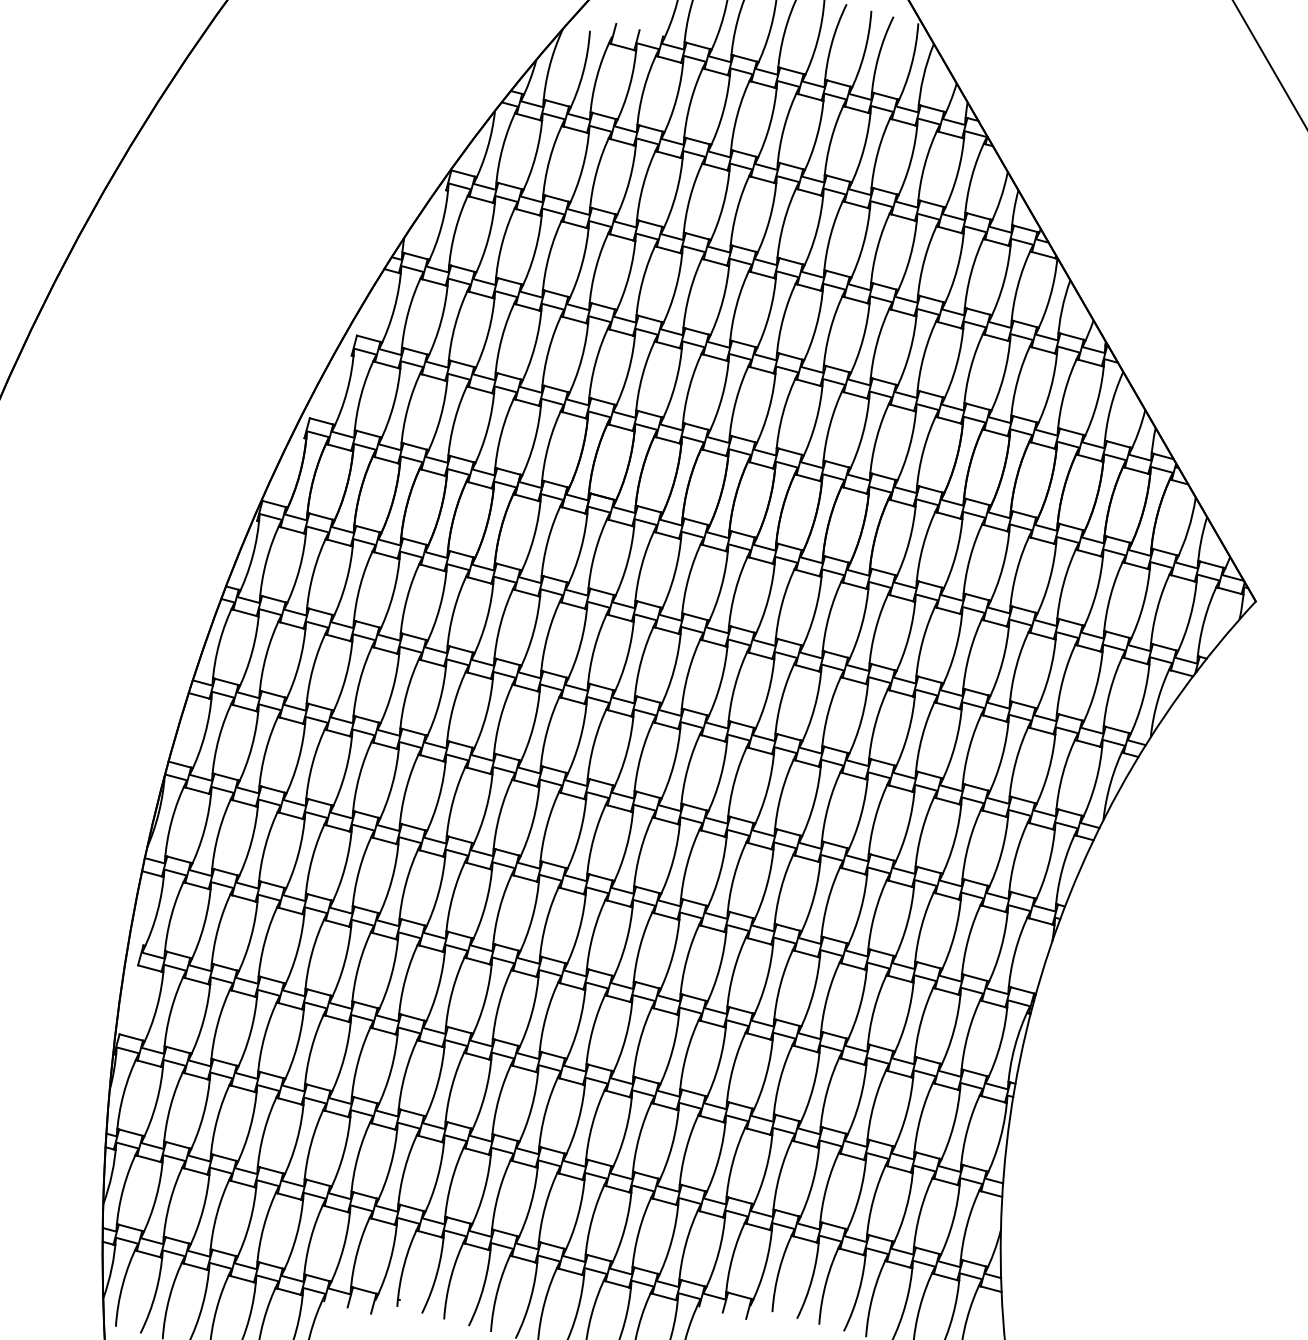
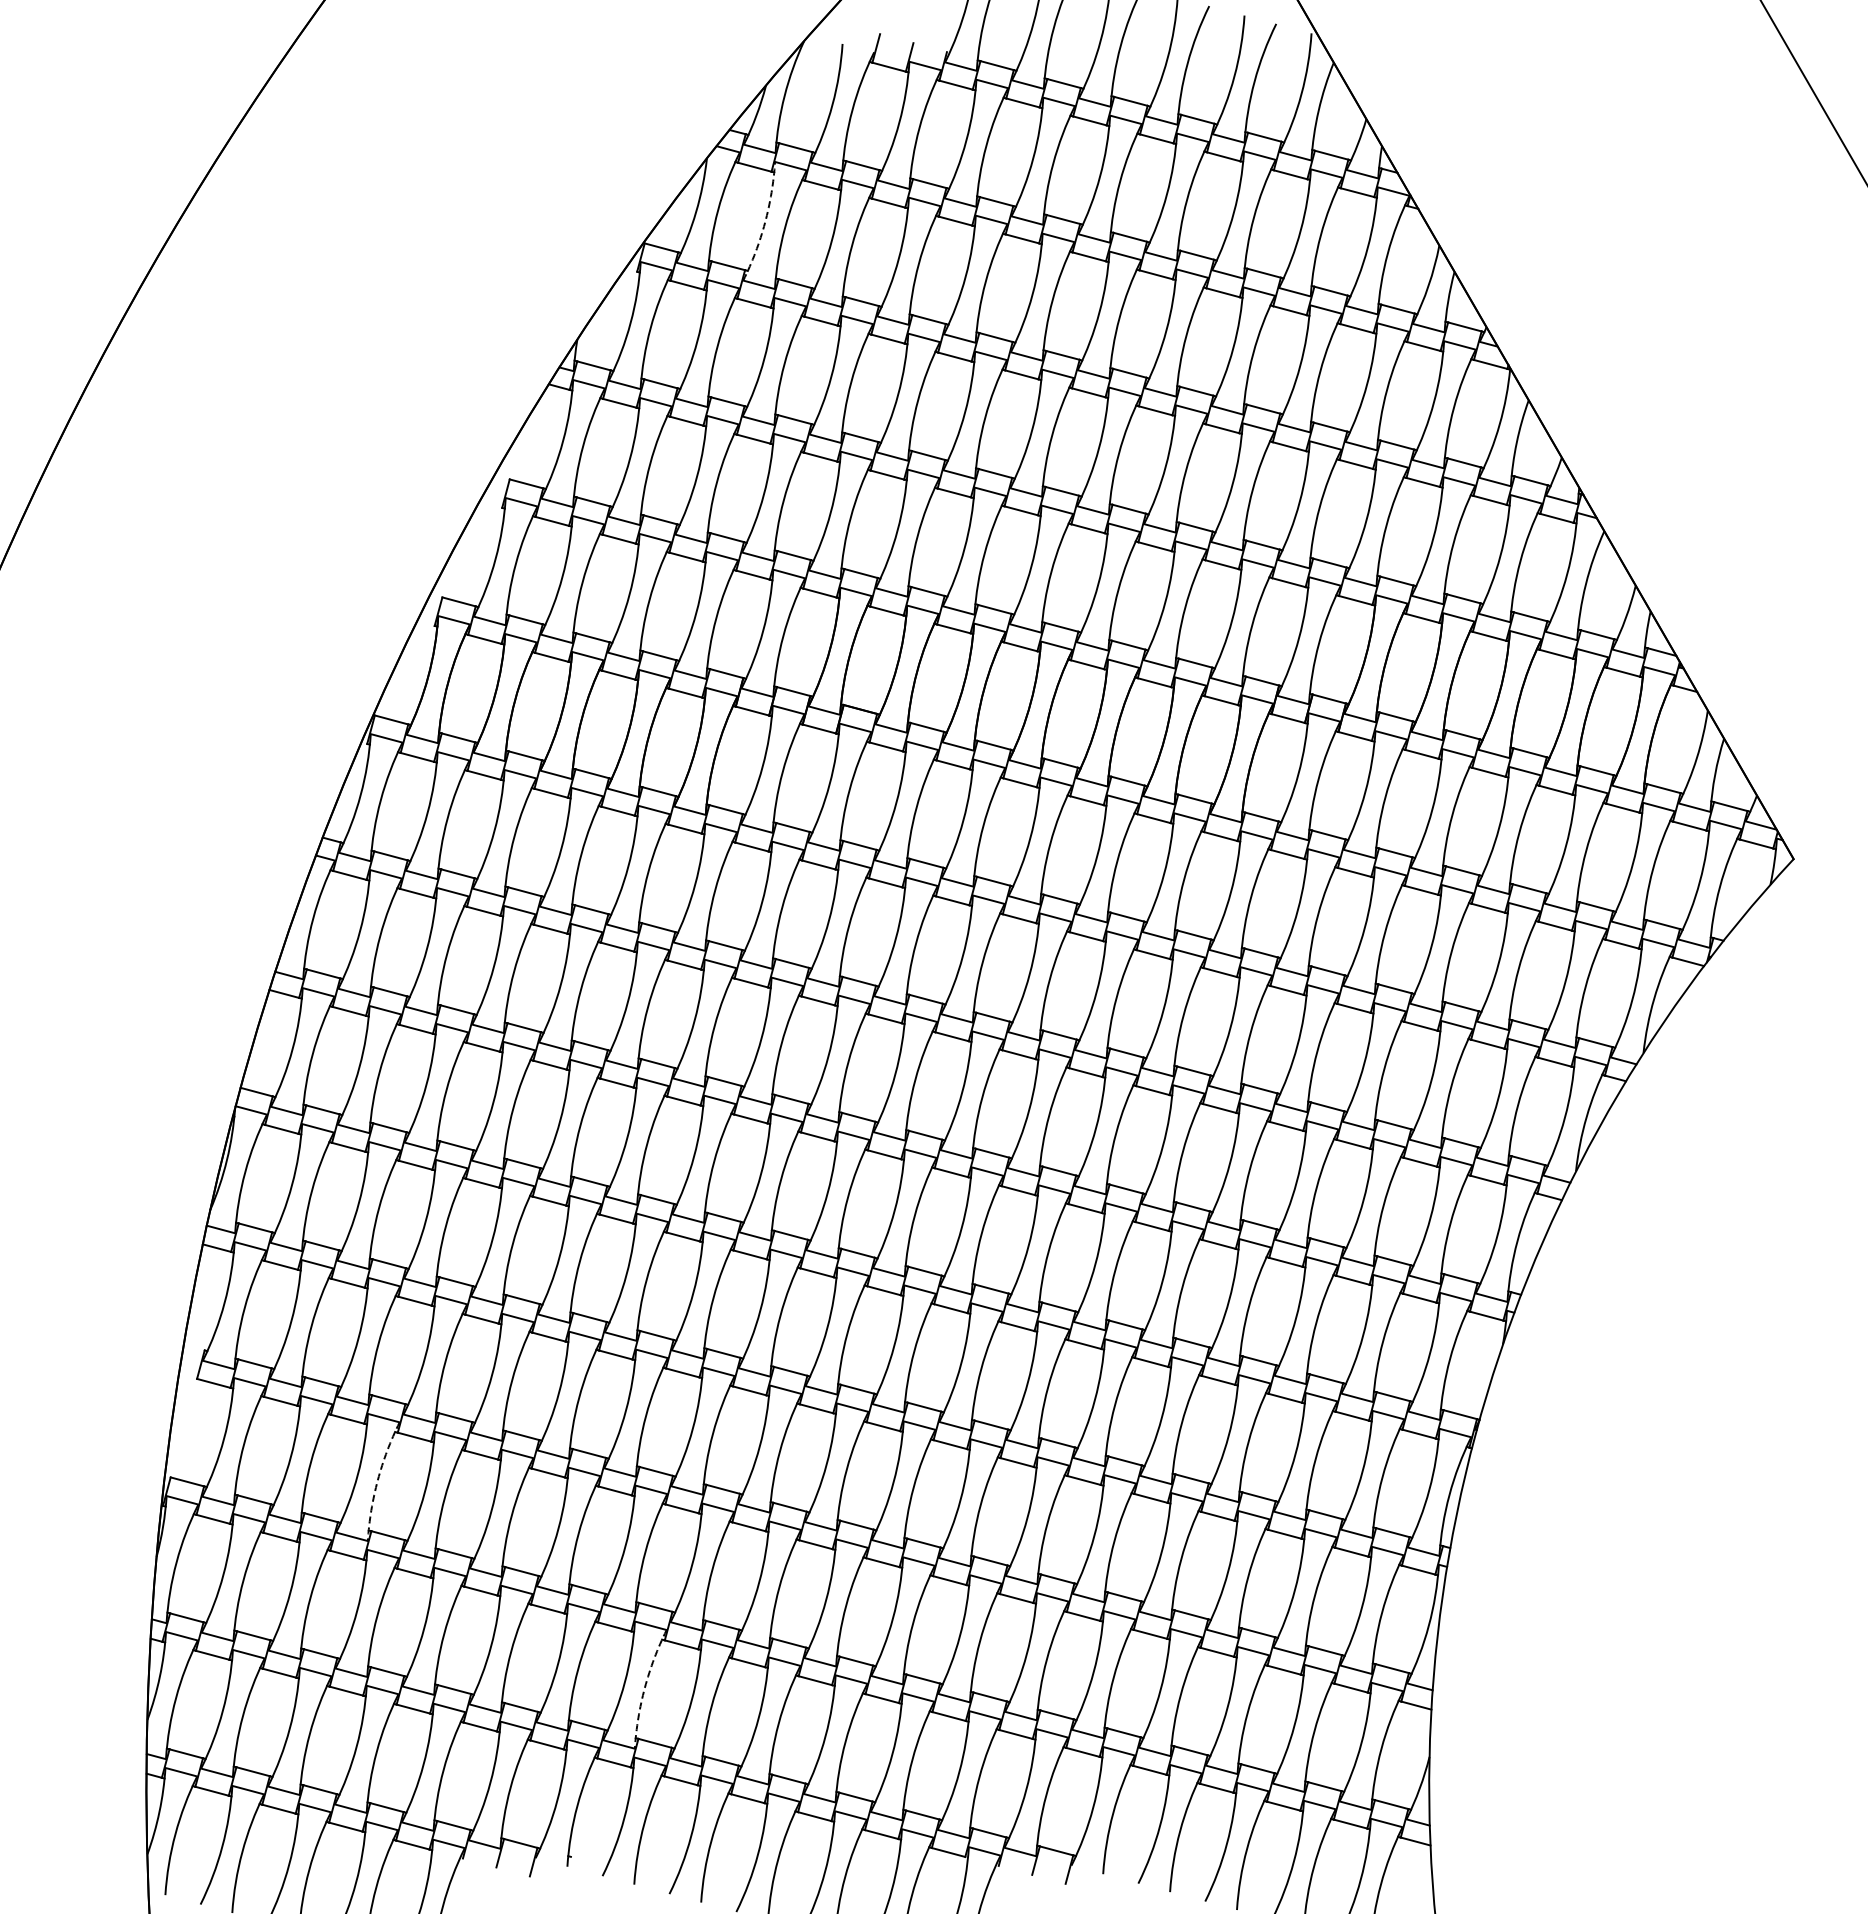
arc: (536, 155) -> (765, 222), solid -> dashed
arc: (264, 1036) -> (377, 1480), solid -> dashed
arc: (451, 1181) -> (644, 1687), solid -> dashed

